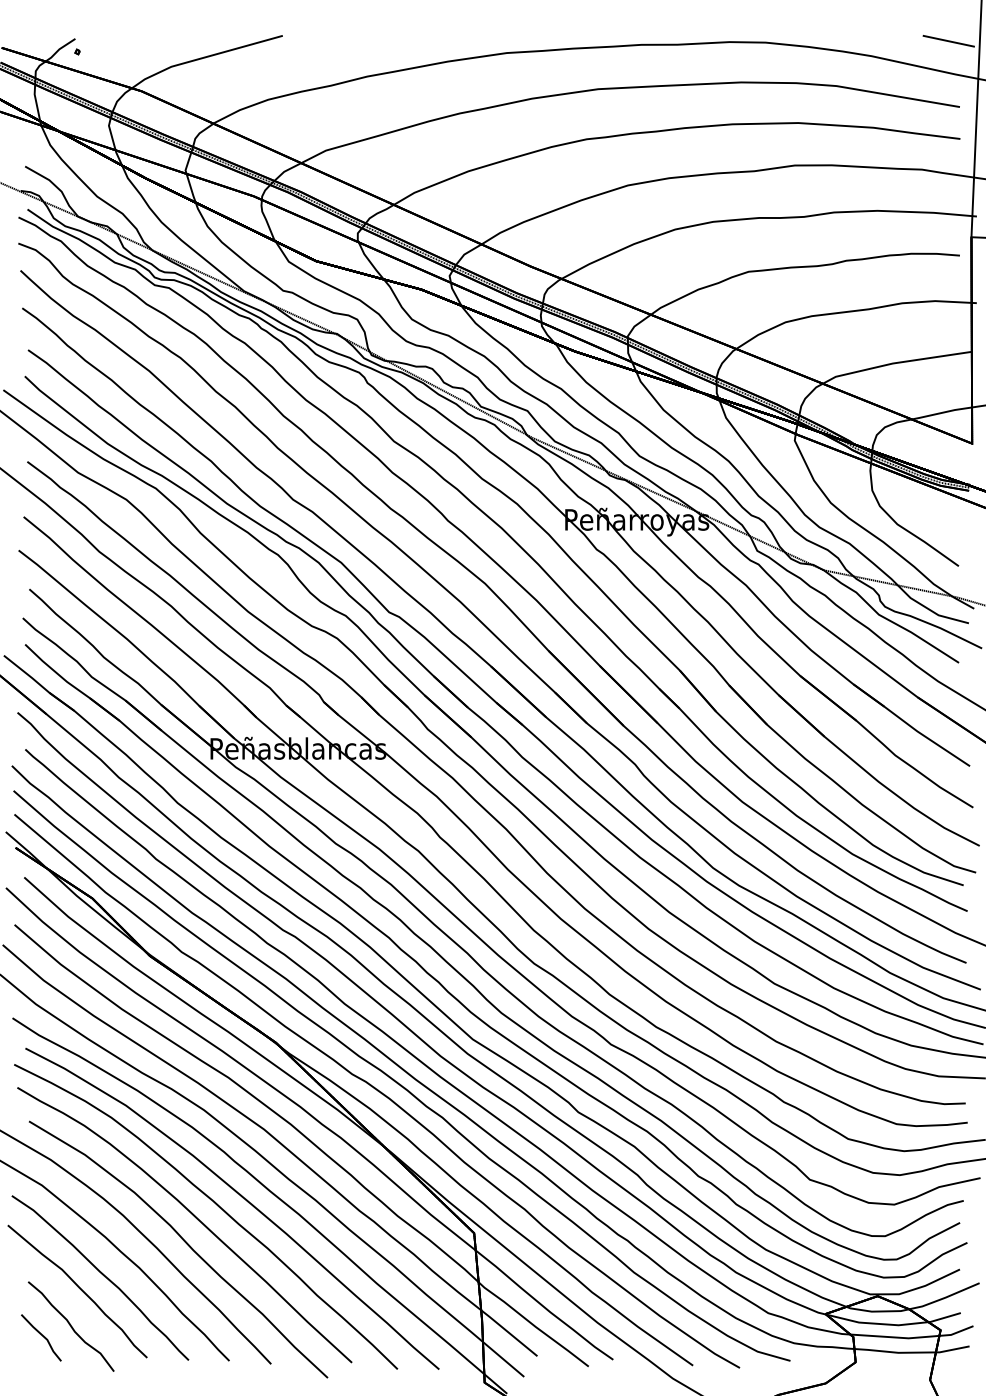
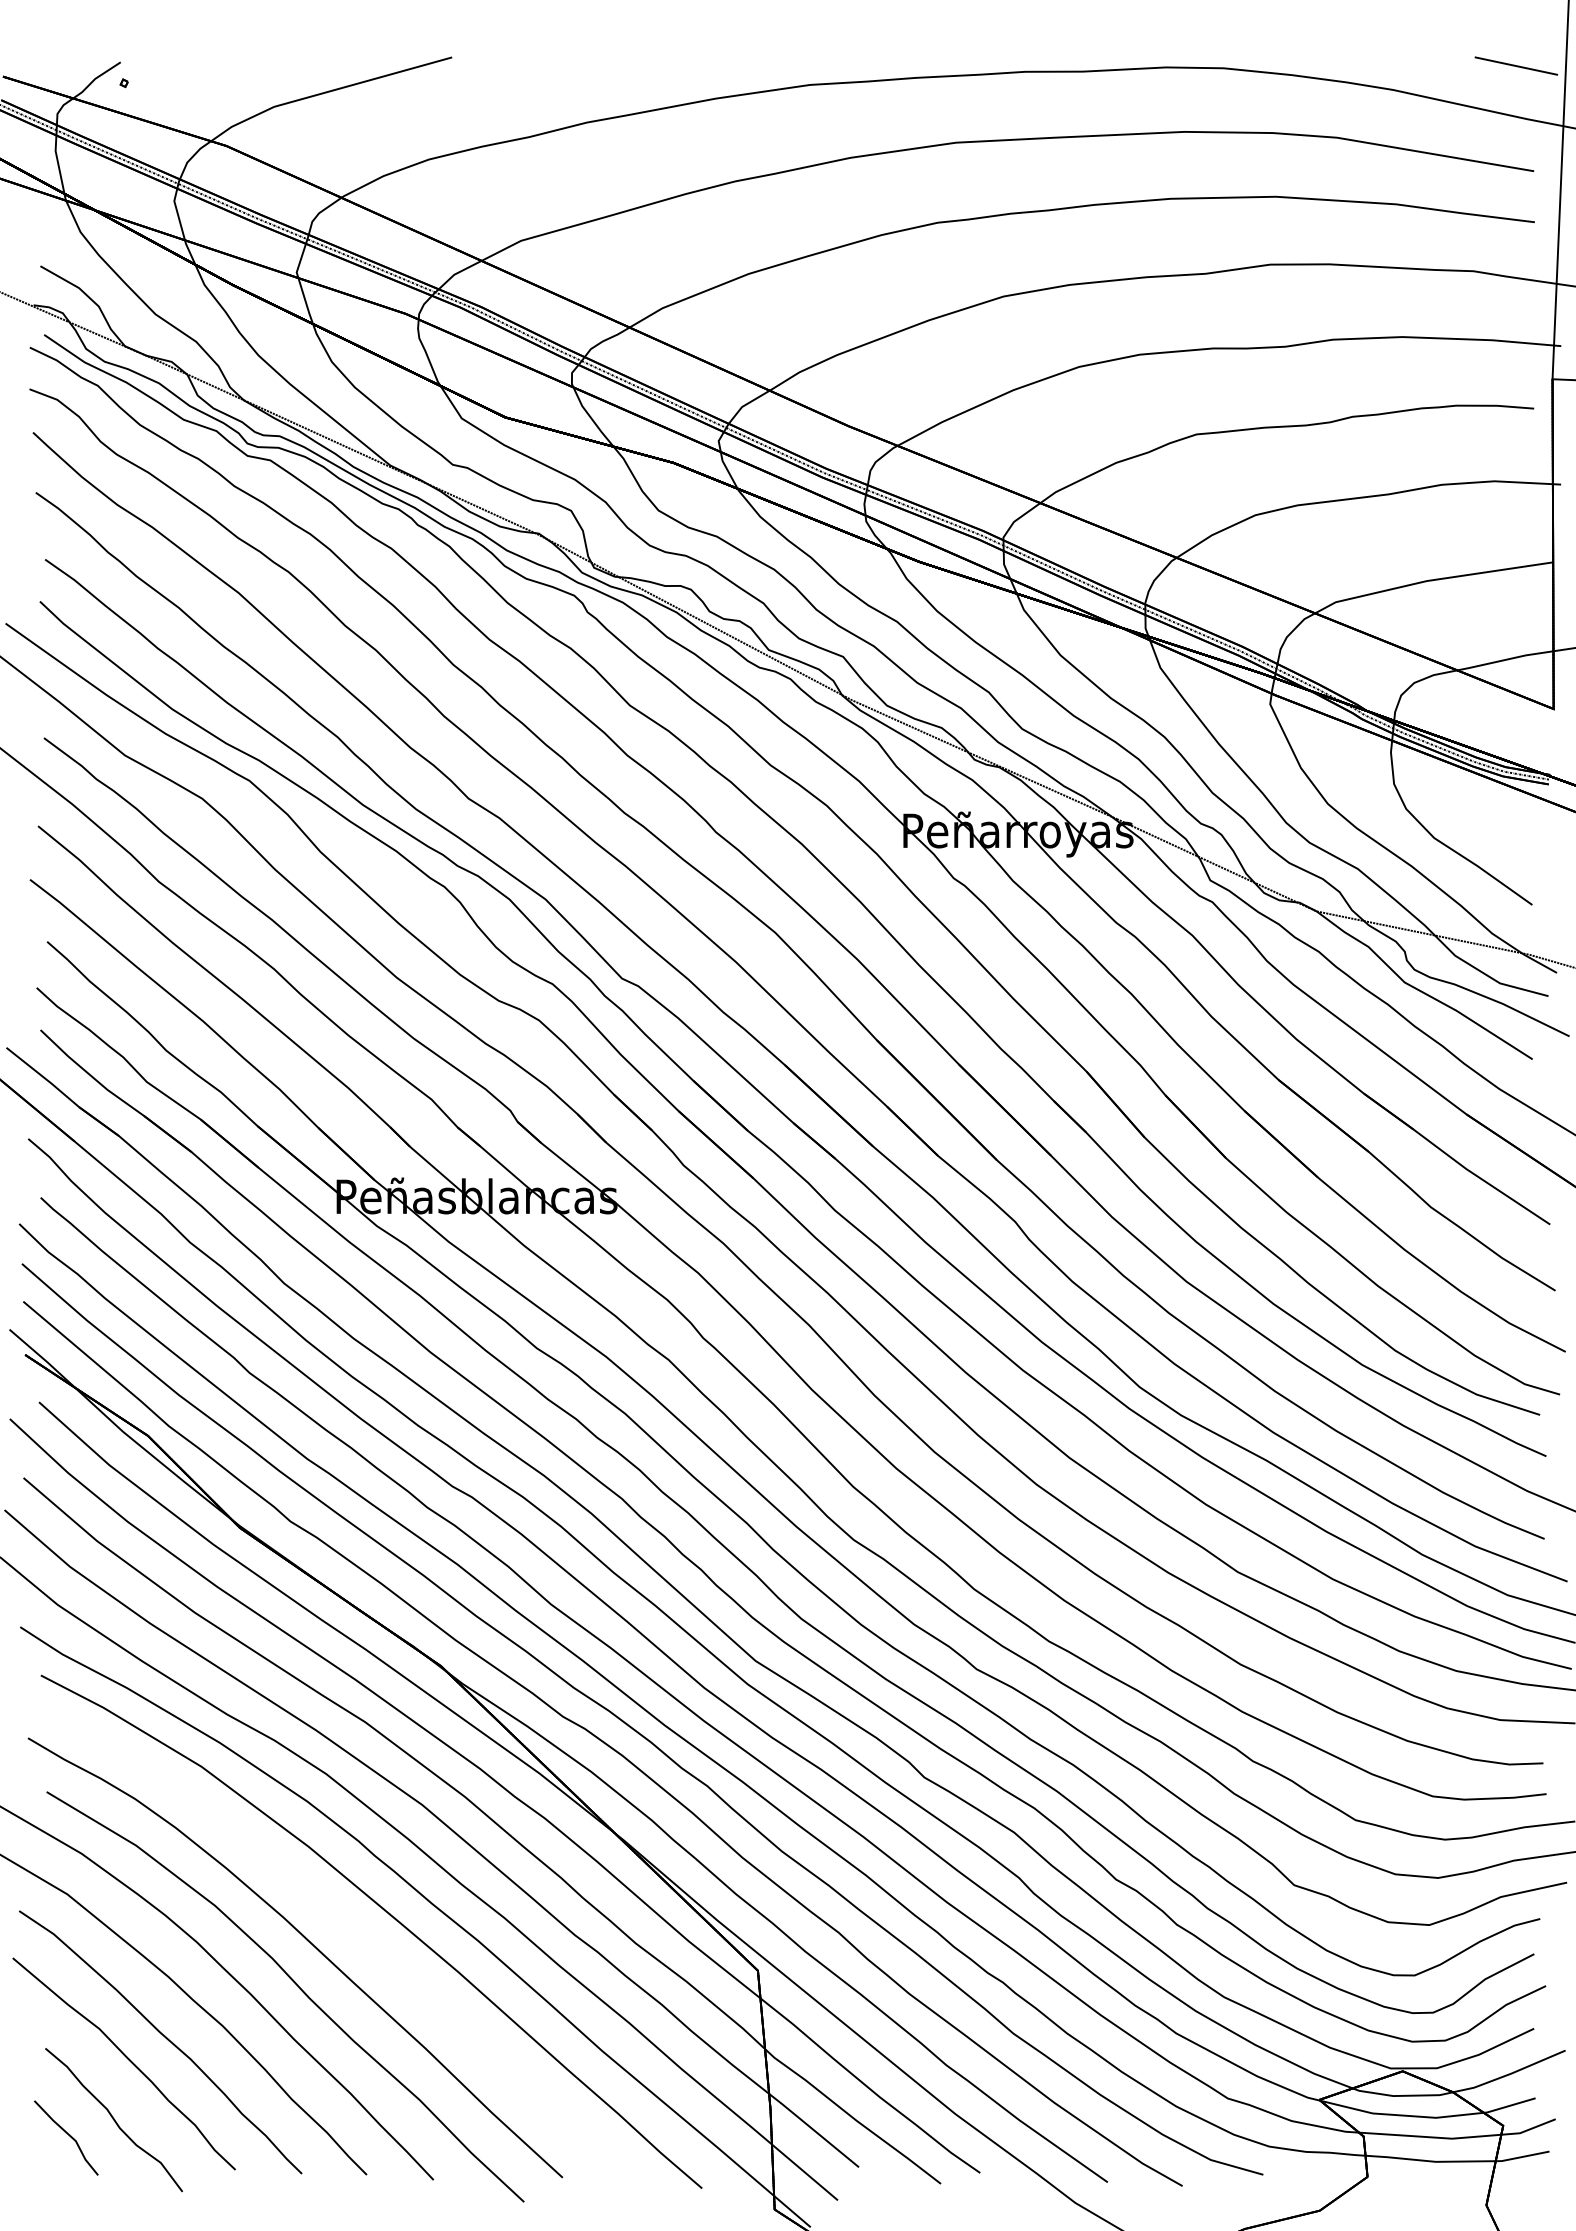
curve: (216, 1205) -> (346, 1926), removed

